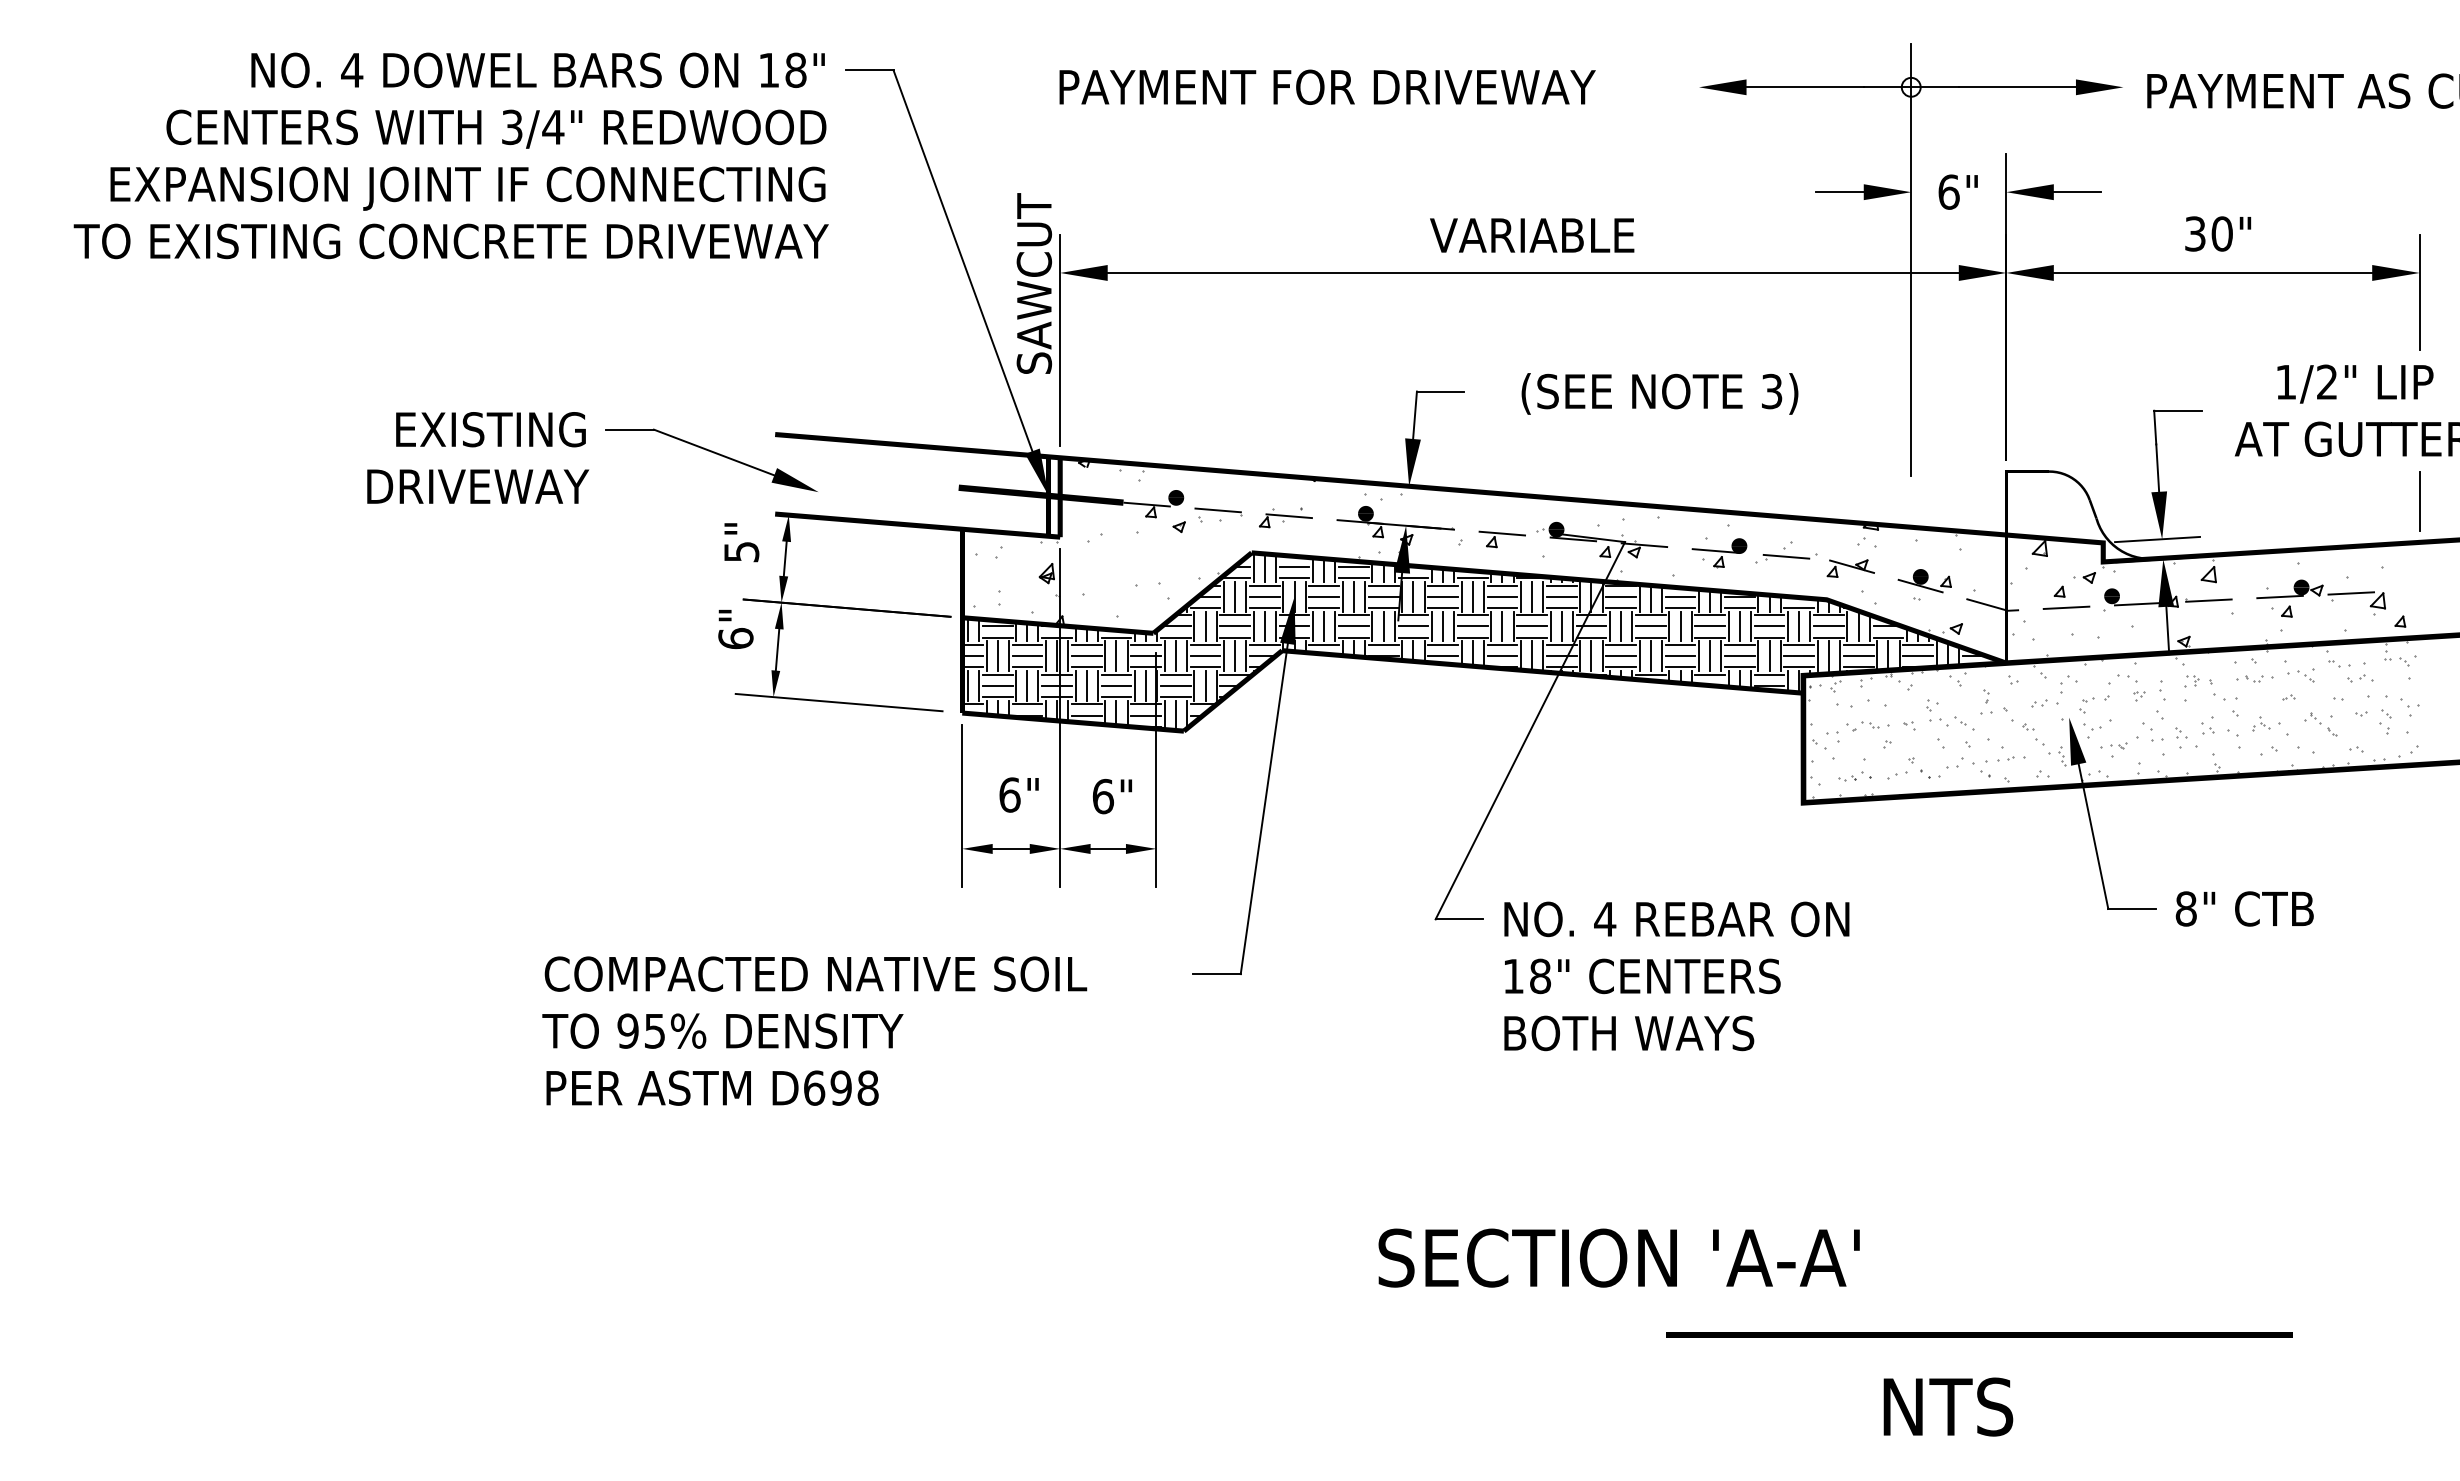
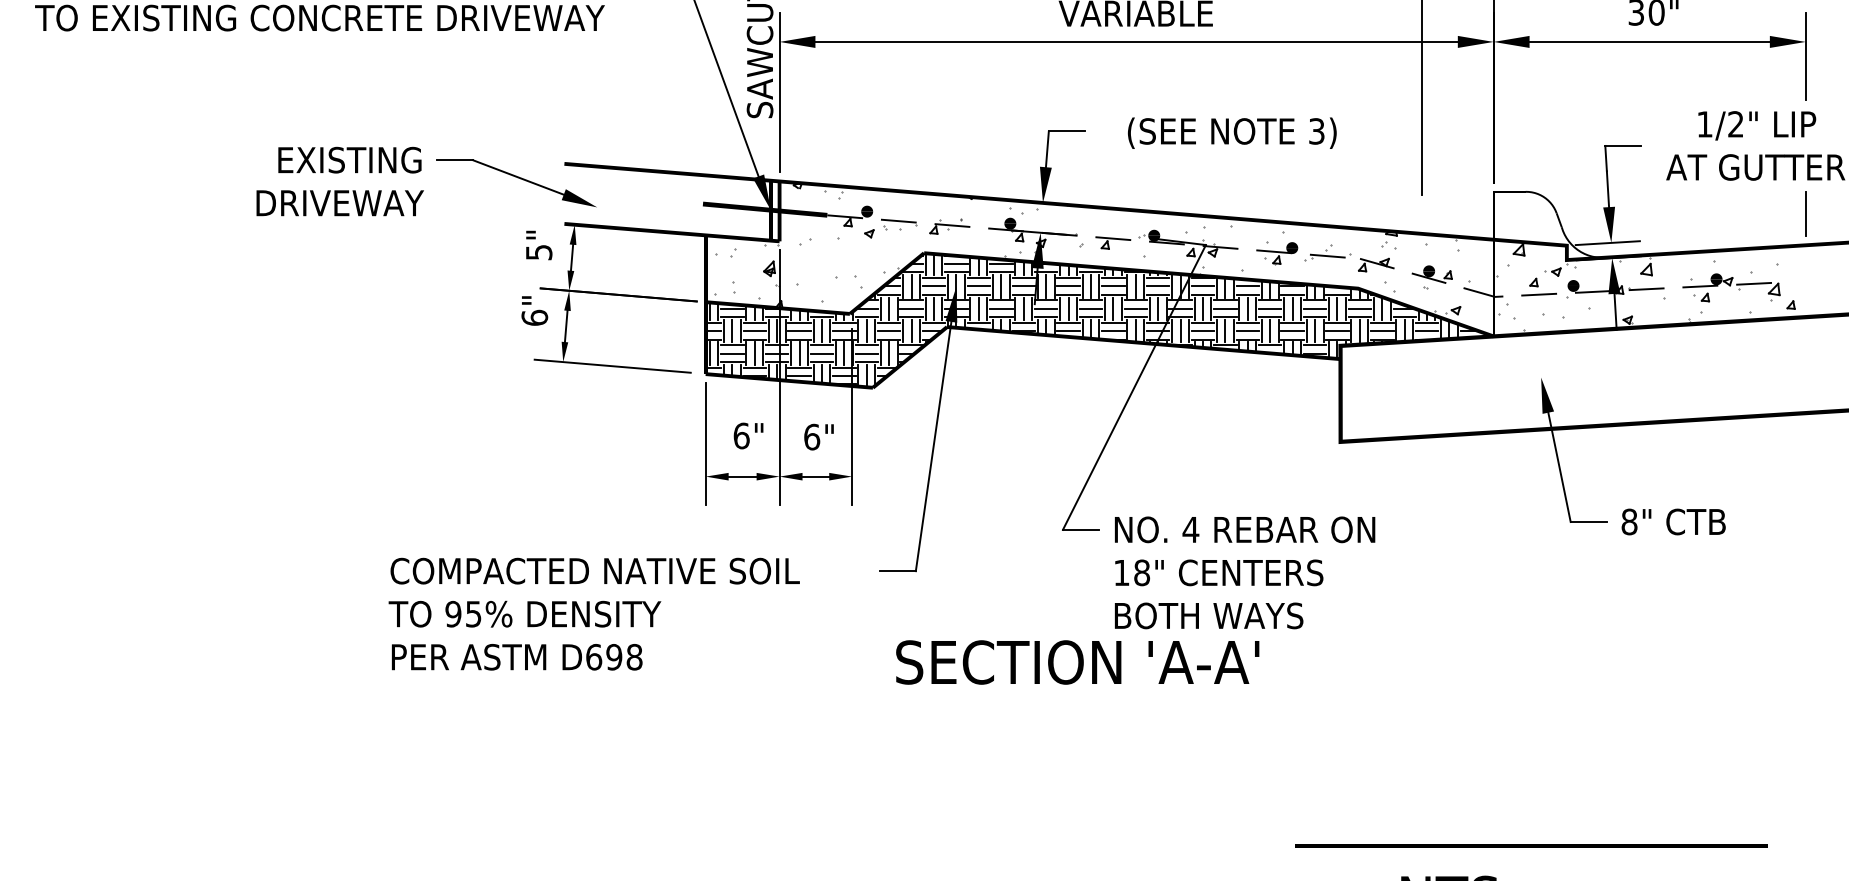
hatch: (2110, 719) -> (1572, 378), removed
text: (1618, 1257) -> (1077, 662), moved
line: (1979, 1334) -> (1531, 845), moved

